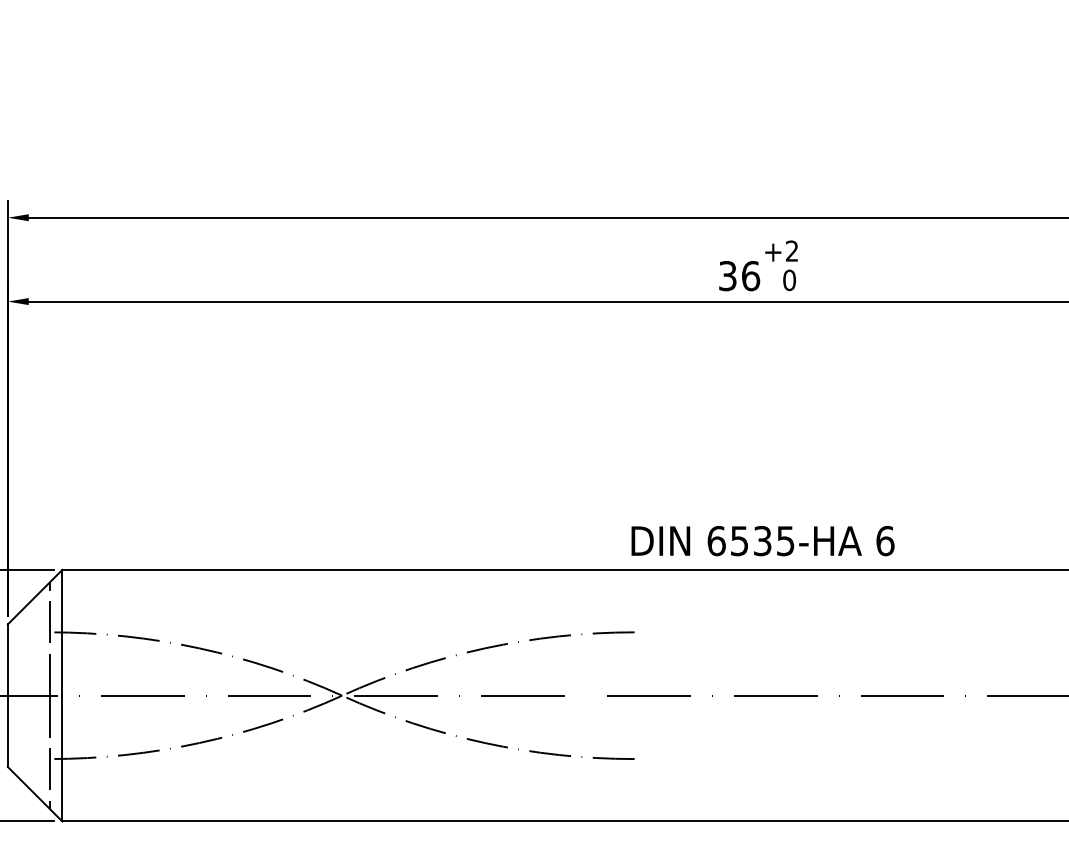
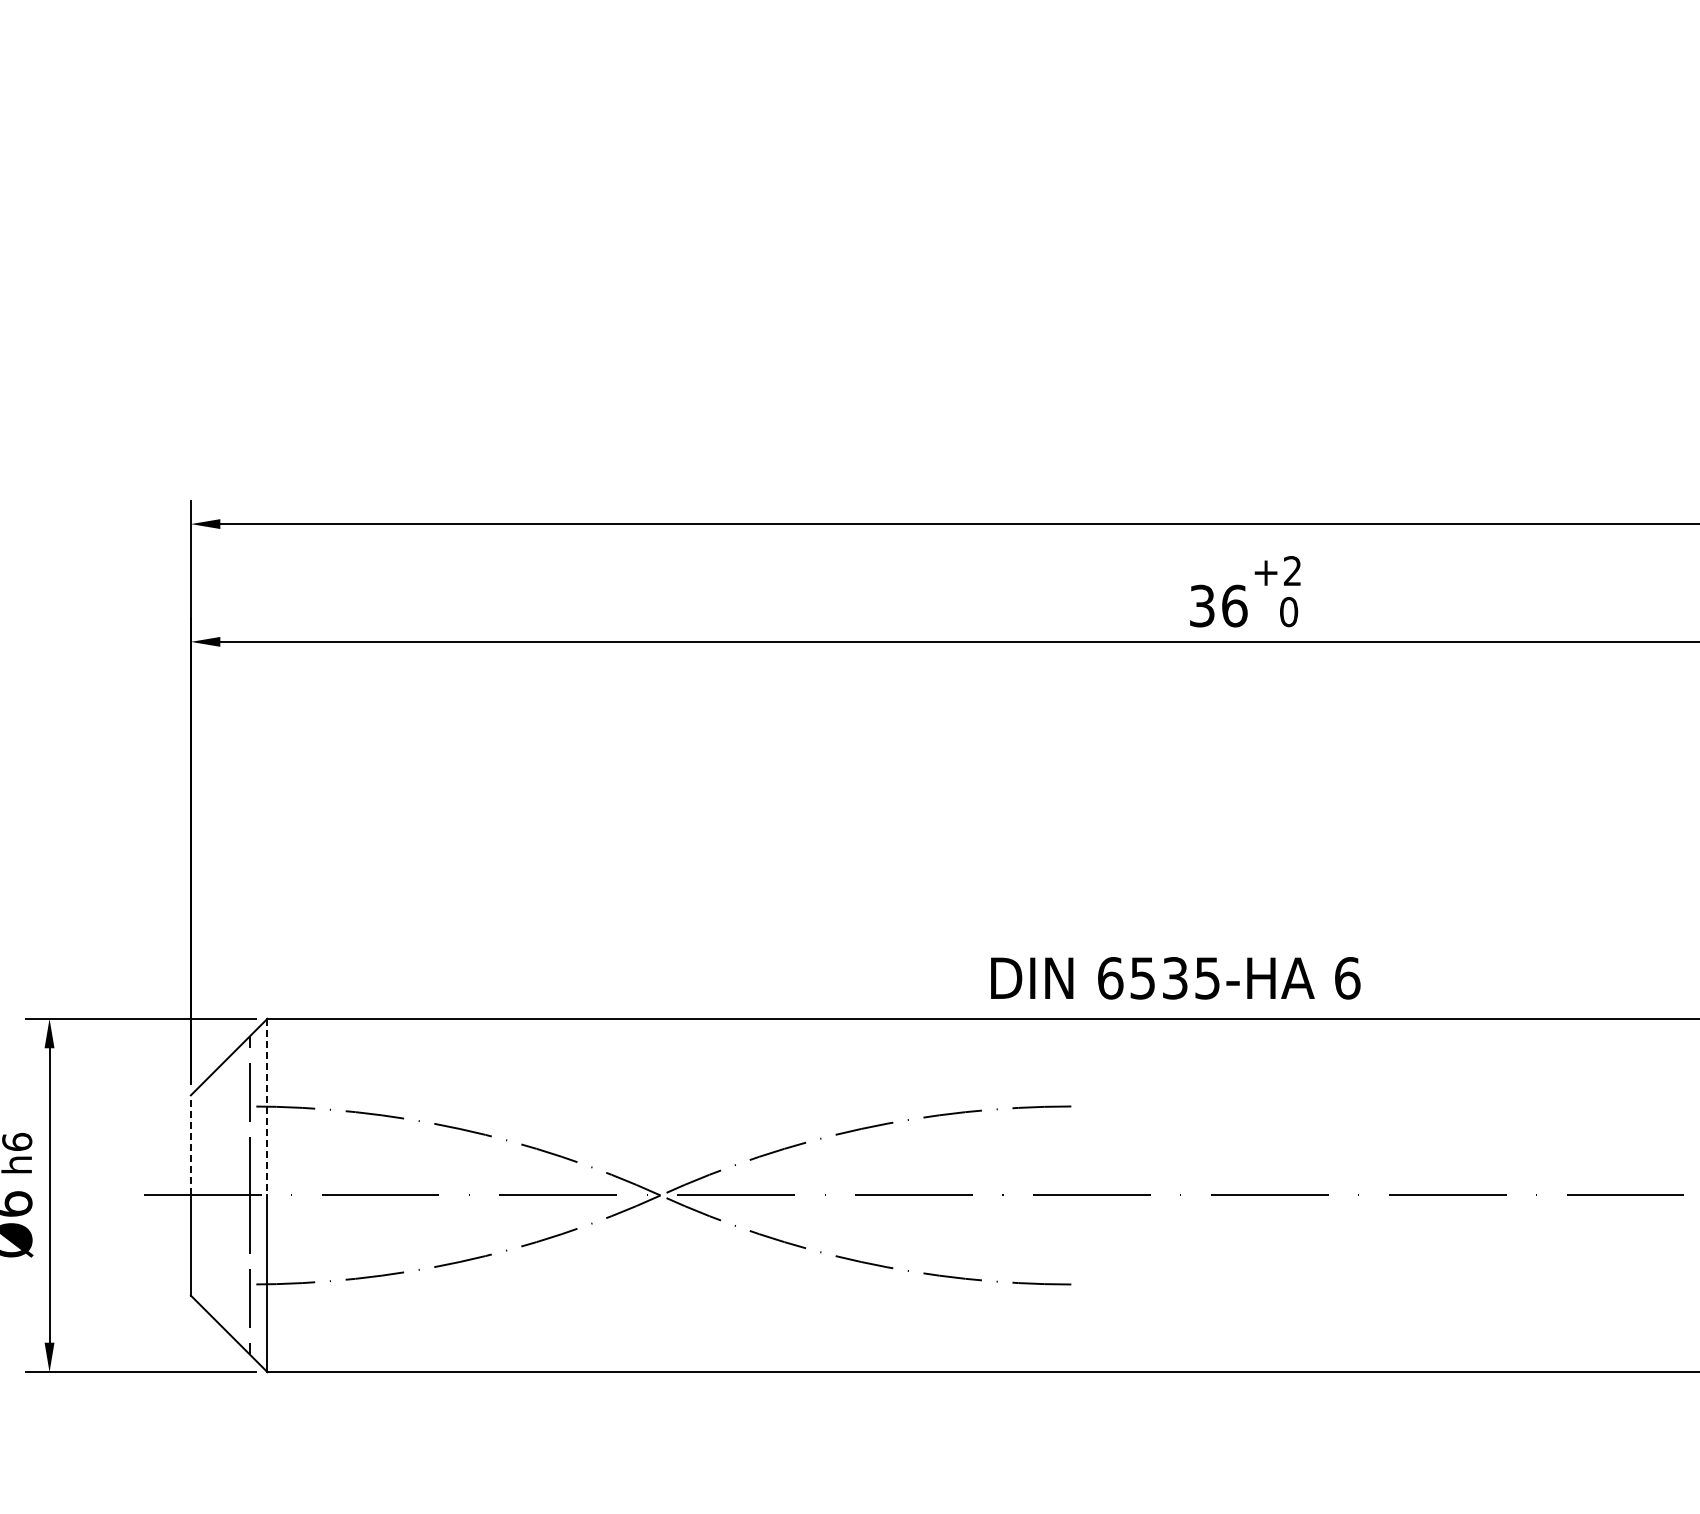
text: (762, 541) -> (1175, 978), moved
line: (62, 633) -> (267, 1107), solid -> dashed
line: (7, 659) -> (190, 1144), solid -> dashed

